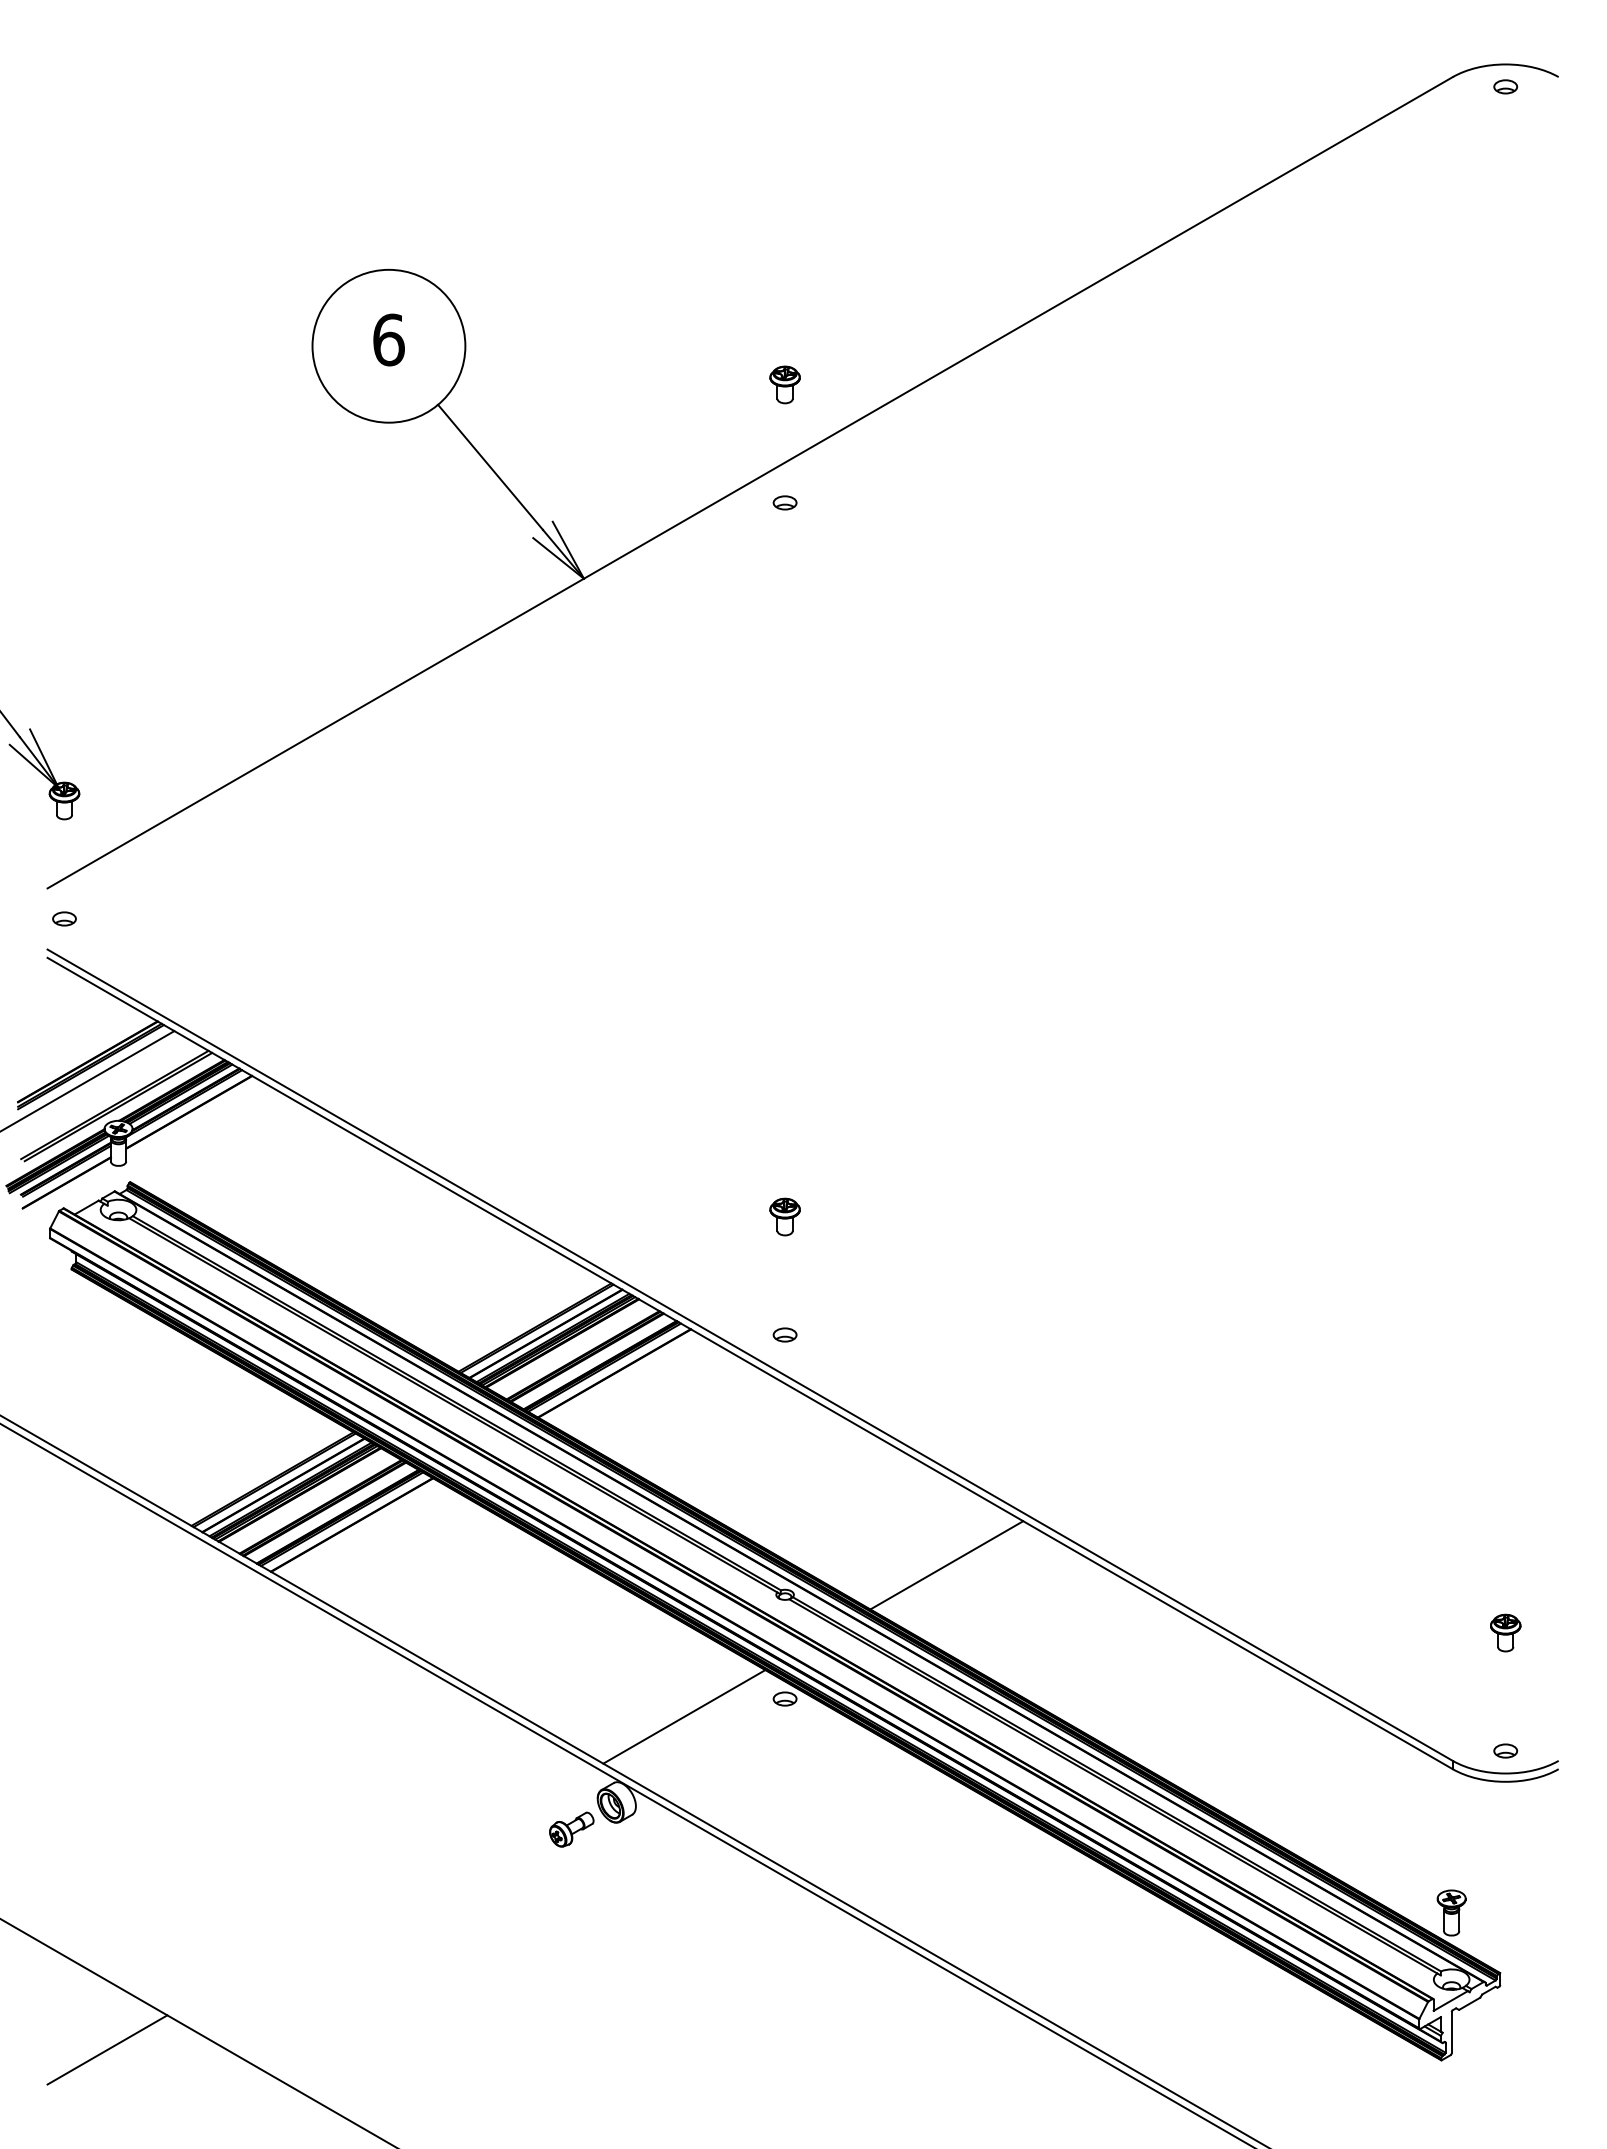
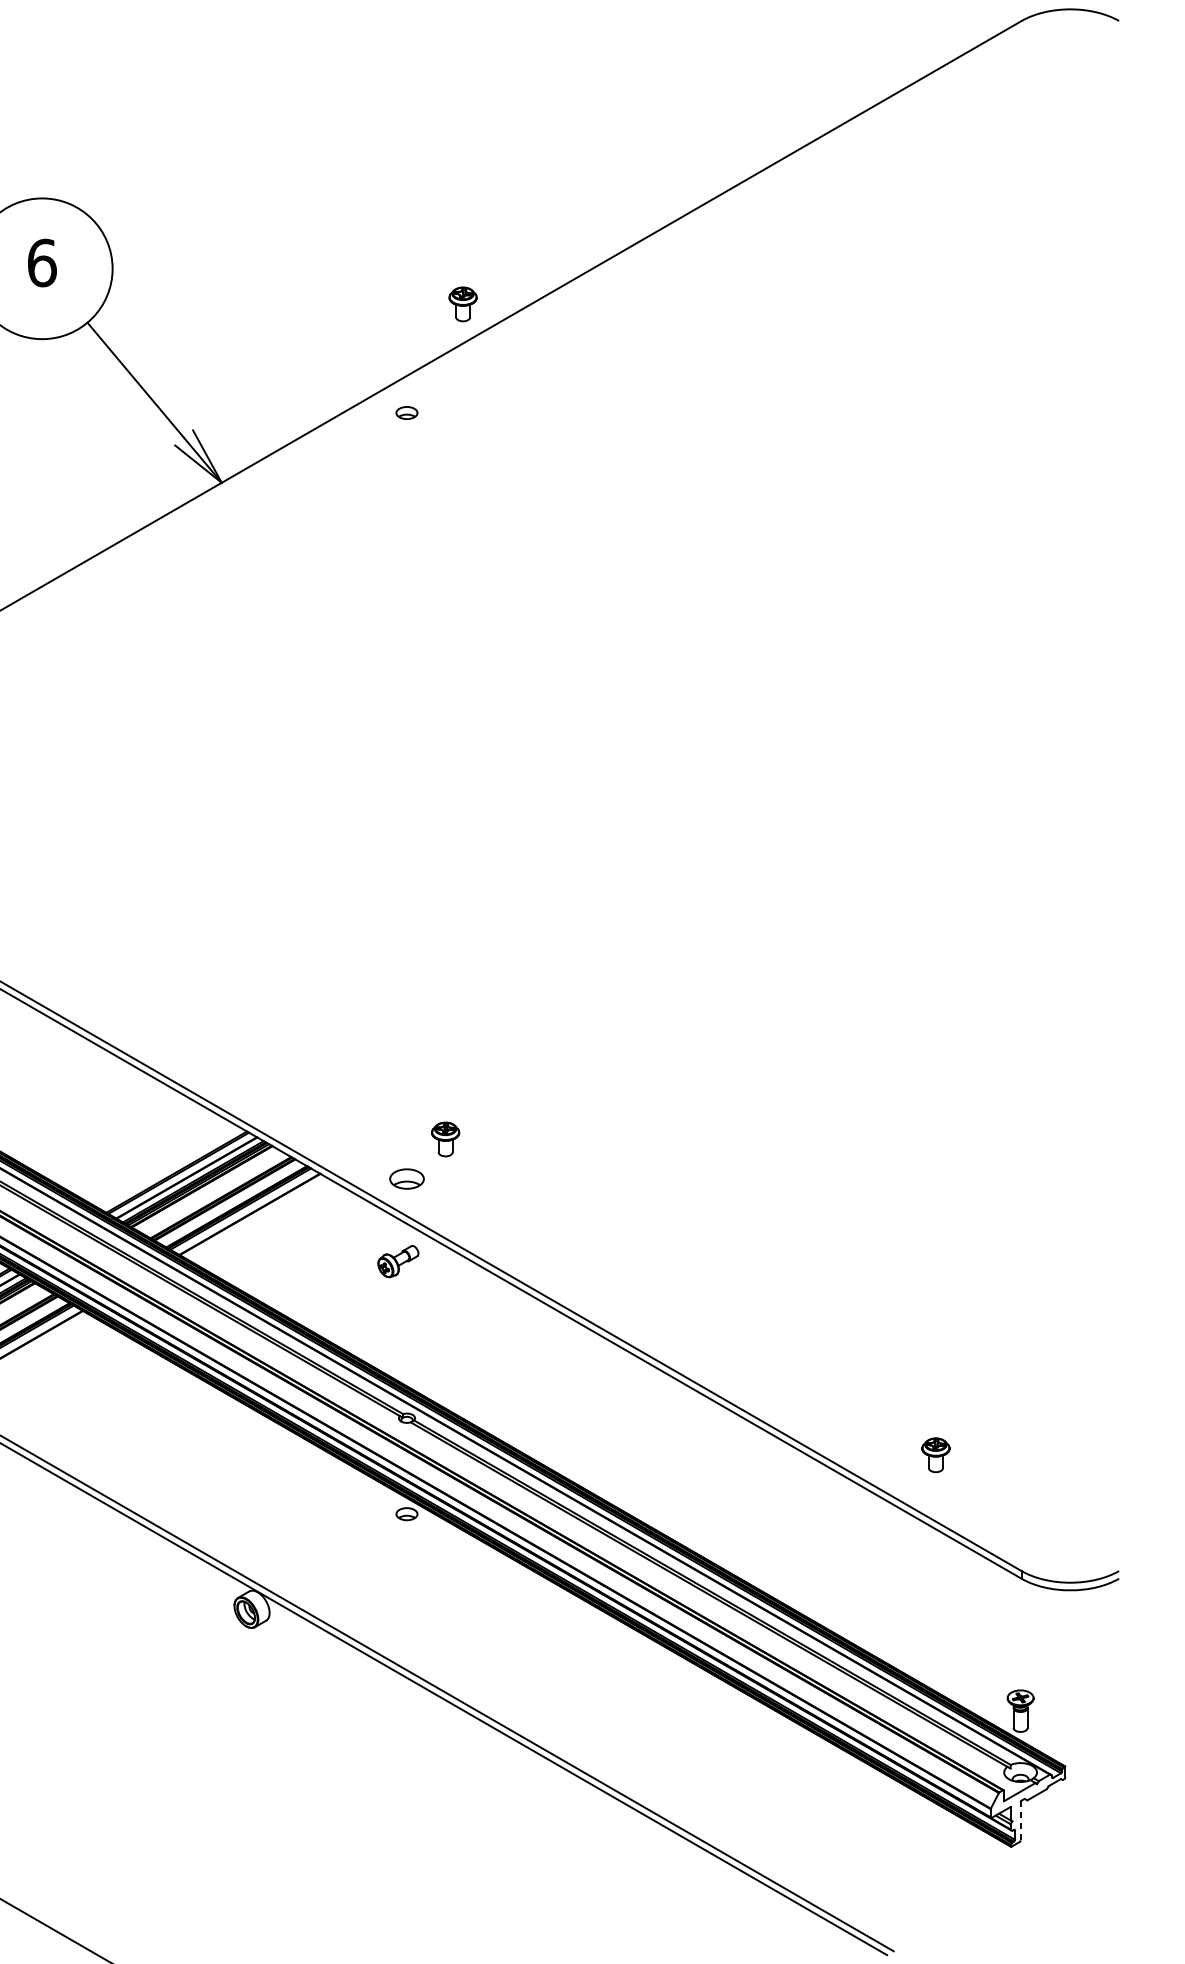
part: (1505, 86) -> (1070, 29), removed
part: (784, 384) -> (462, 304), moved
part: (784, 1216) -> (445, 1138), moved
part: (784, 1334) -> (406, 1178), size x1.6
line: (946, 1565) -> (555, 1391), removed
part: (1505, 1632) -> (935, 1454), moved
line: (684, 1716) -> (314, 1530), removed
part: (1505, 1750) -> (1070, 1561), removed
part: (571, 1829) -> (398, 1261), moved
line: (1451, 2032) -> (1020, 1821), solid -> dashed

